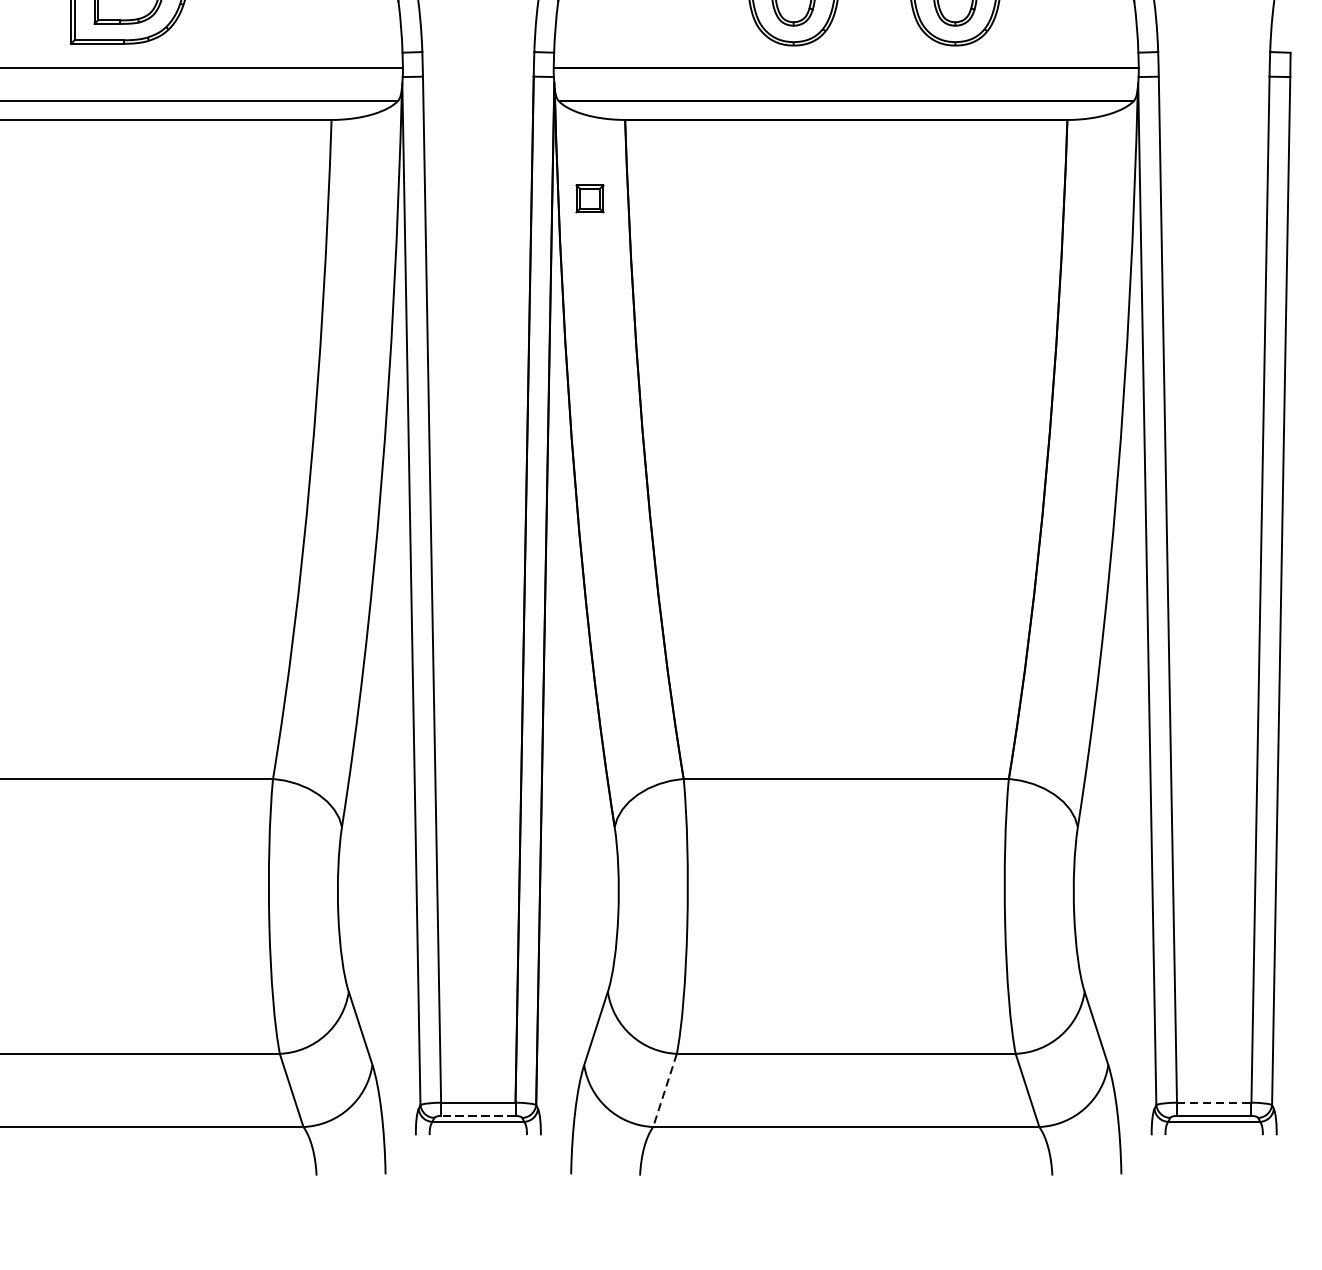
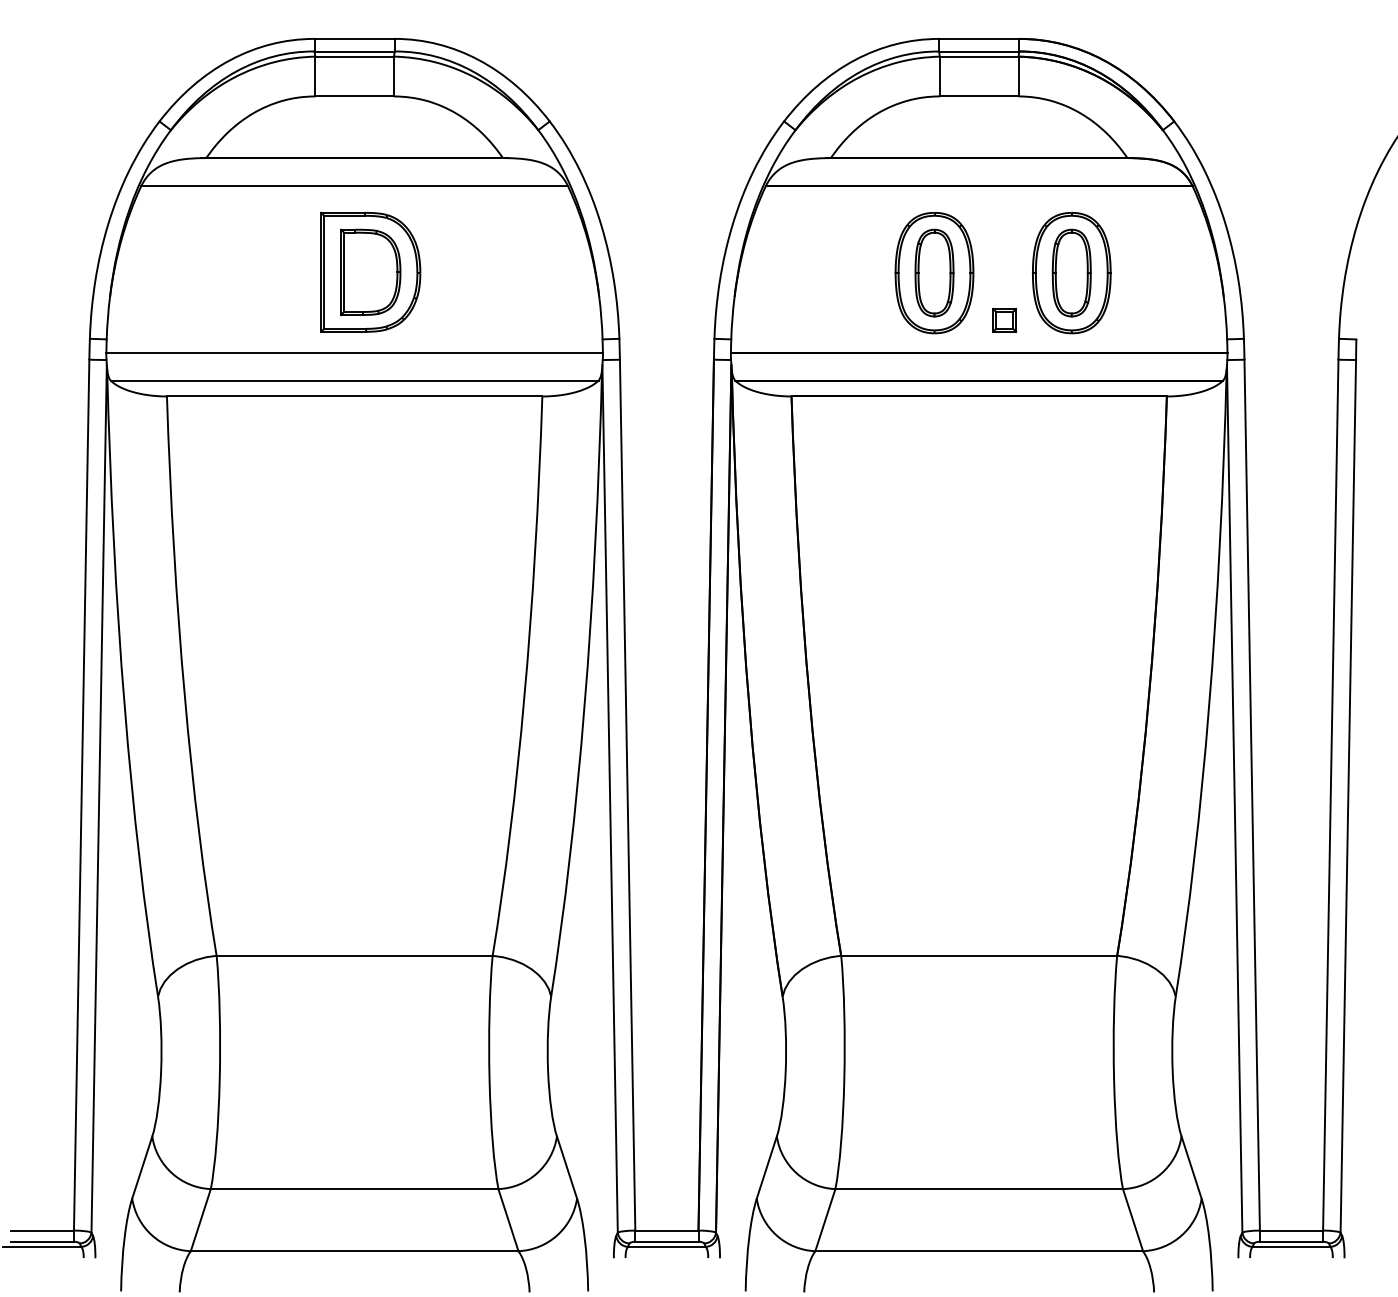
part: (589, 197) -> (1004, 319), moved
line: (665, 1090) -> (825, 1220), dashed -> solid
line: (1214, 1102) -> (1291, 1230), dashed -> solid
line: (477, 1115) -> (666, 1241), dashed -> solid

